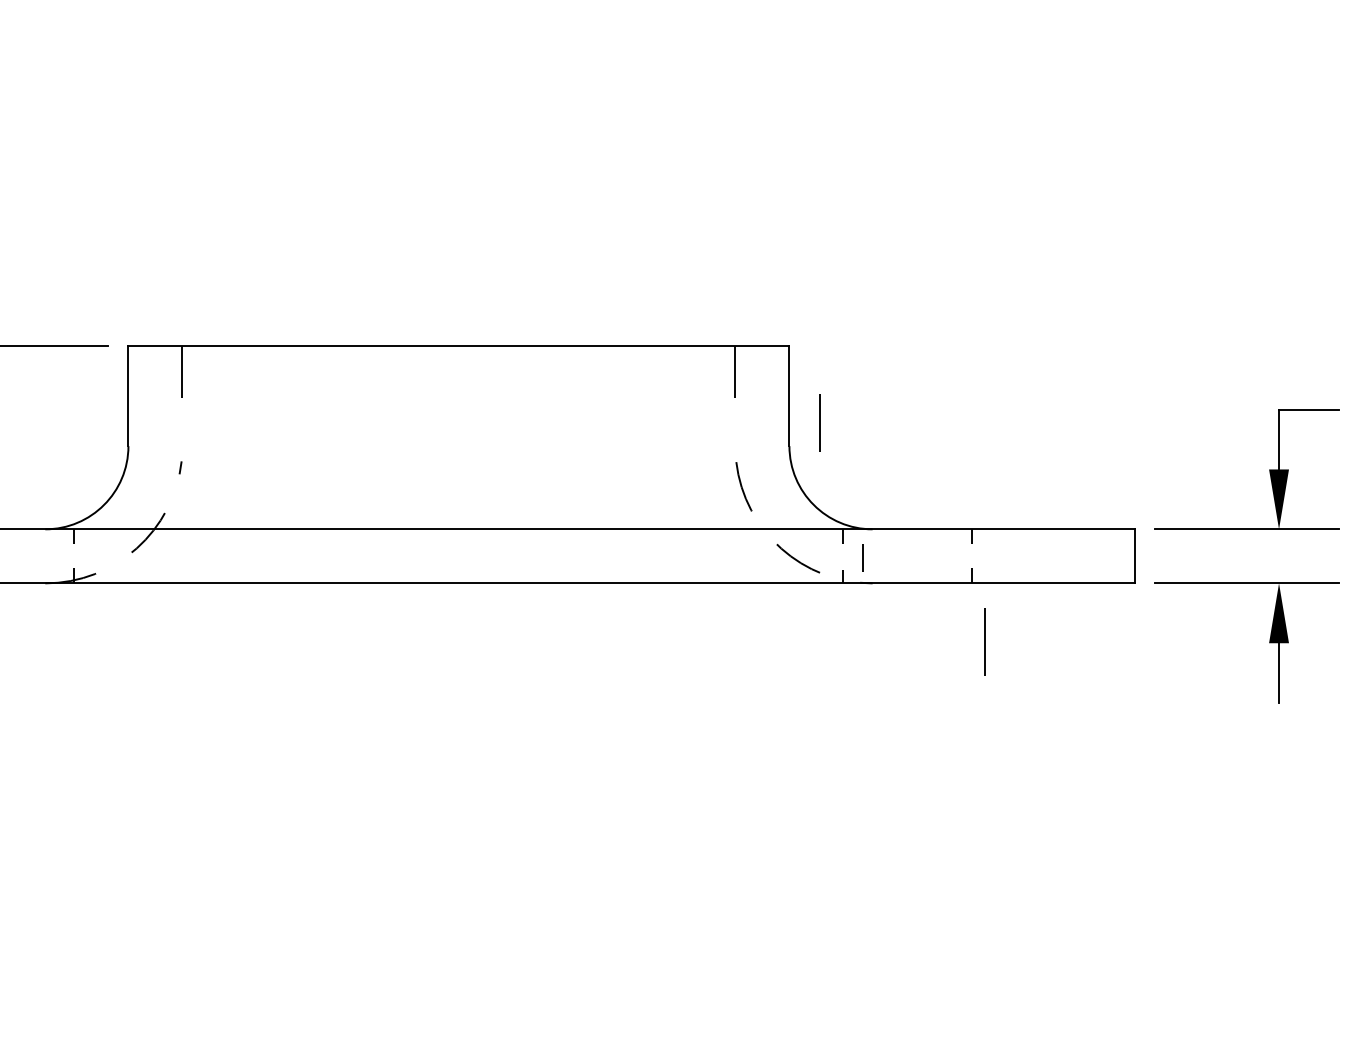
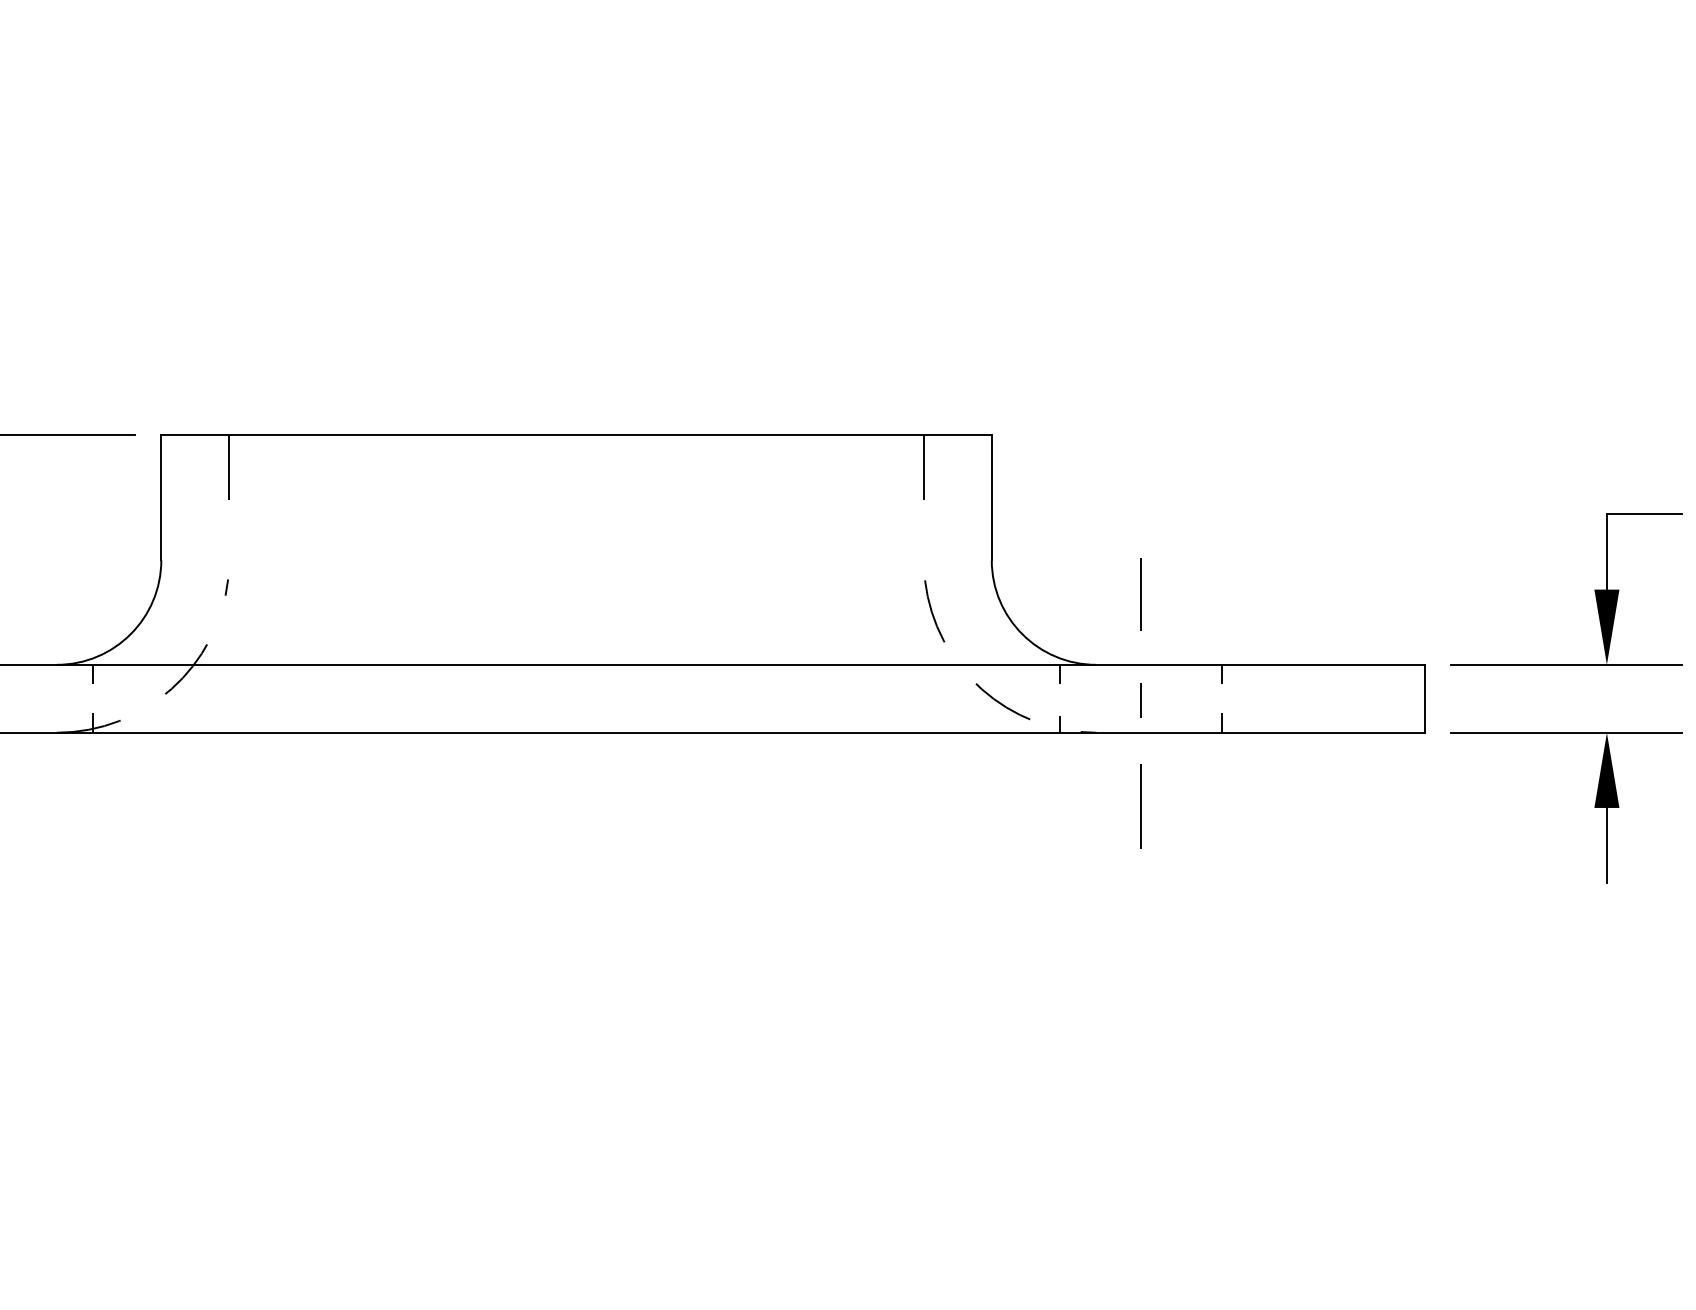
line: (819, 422) -> (1140, 594), moved
line: (862, 557) -> (1140, 700), moved
line: (984, 641) -> (1140, 805), moved

